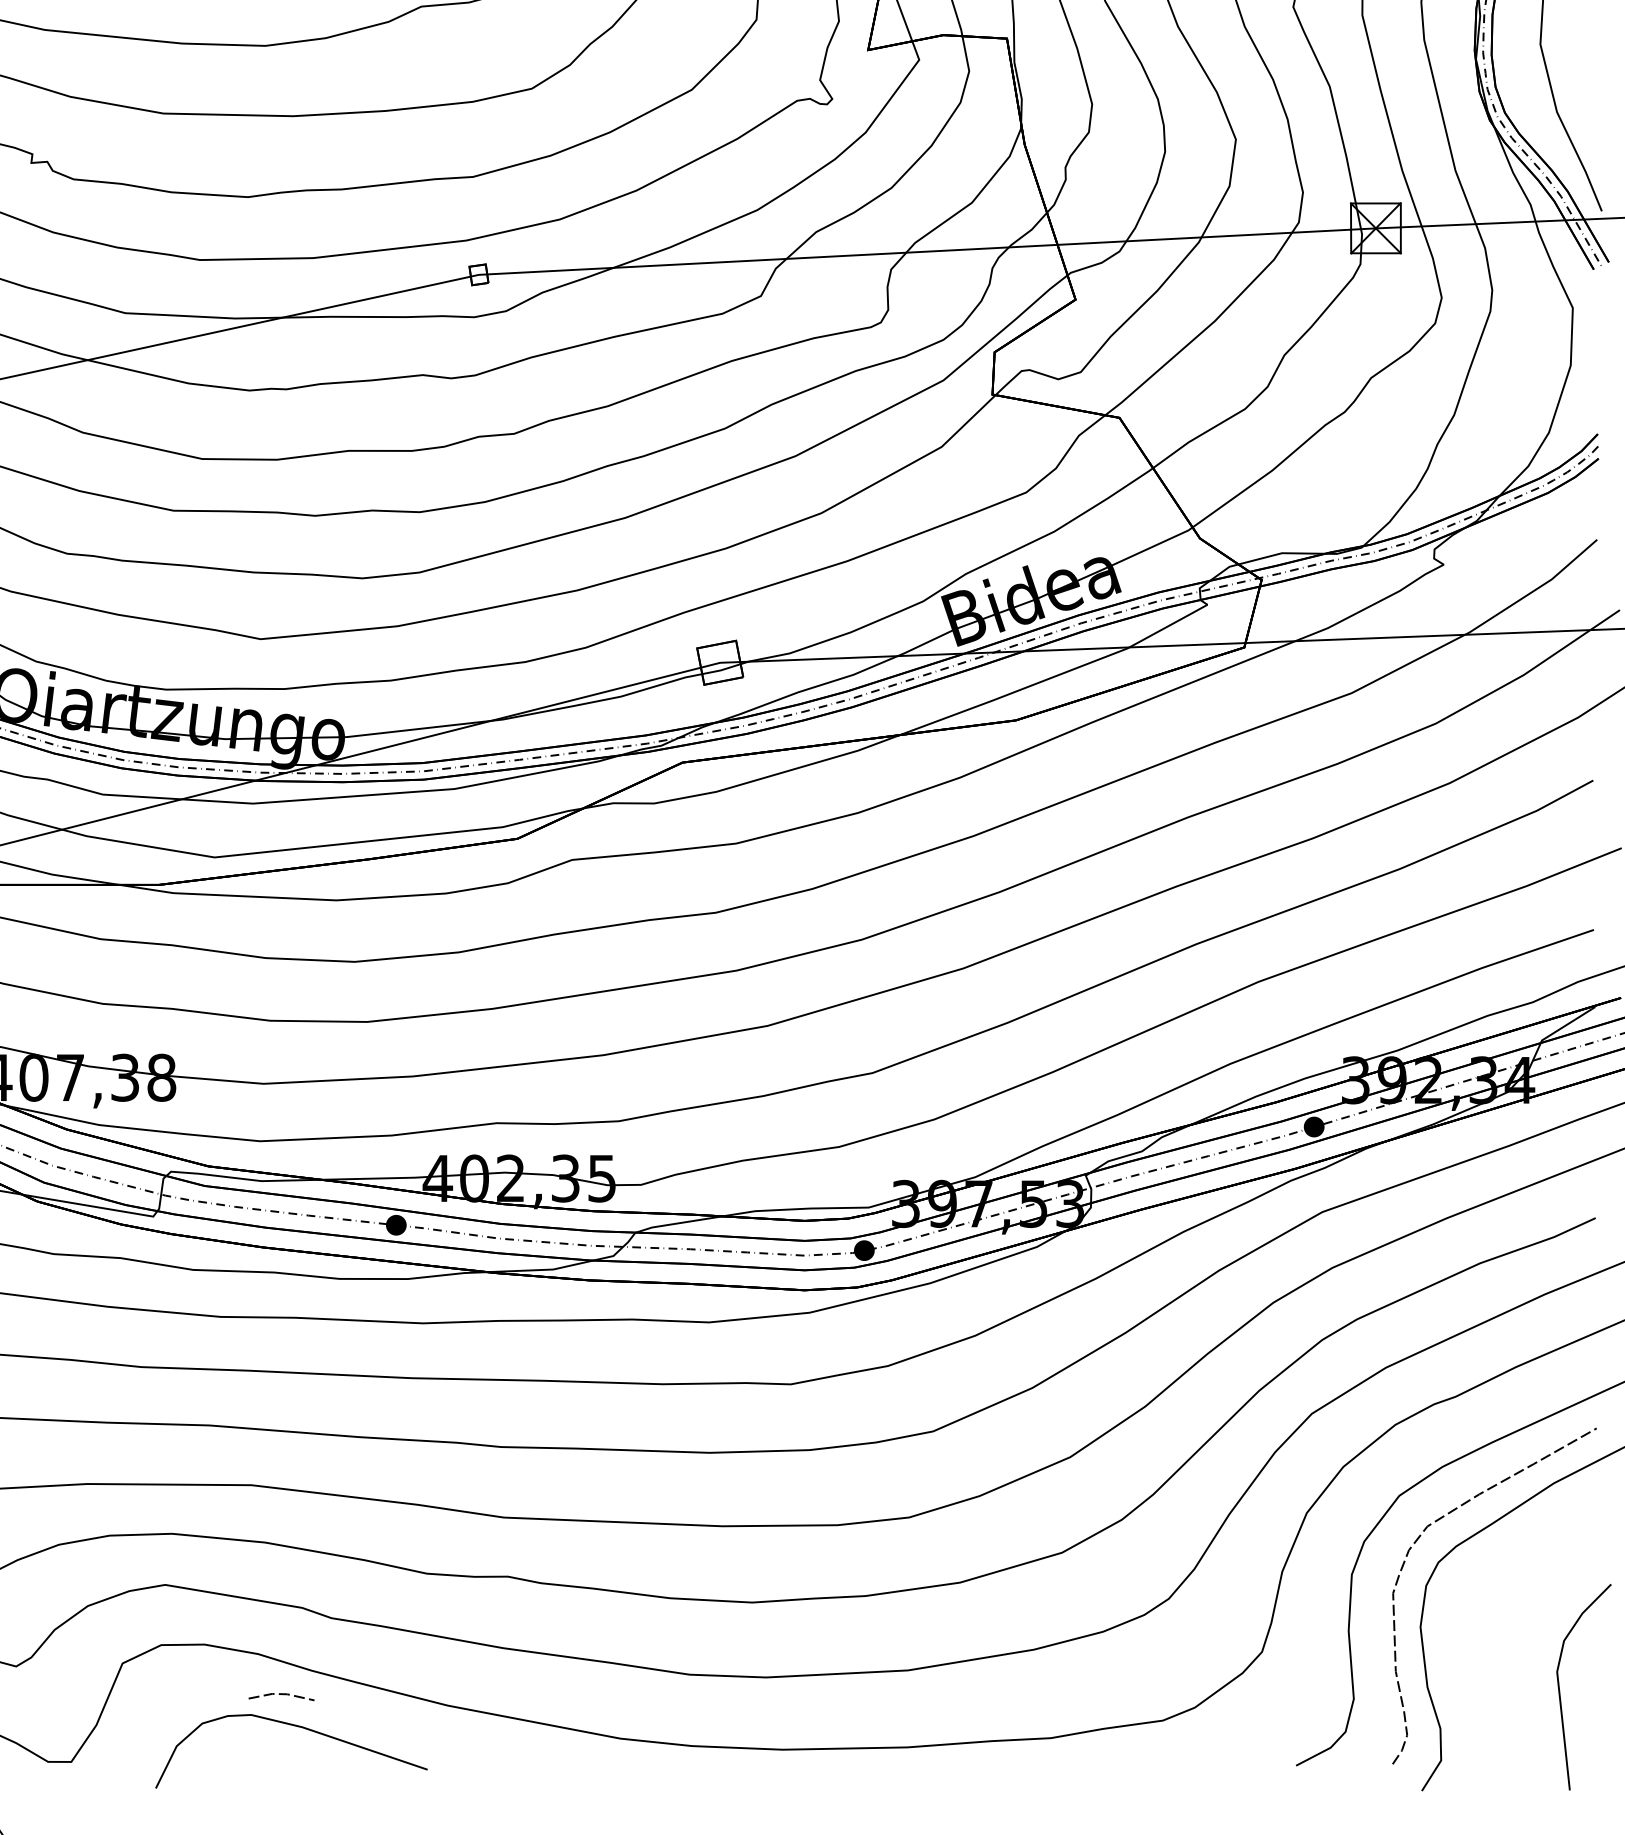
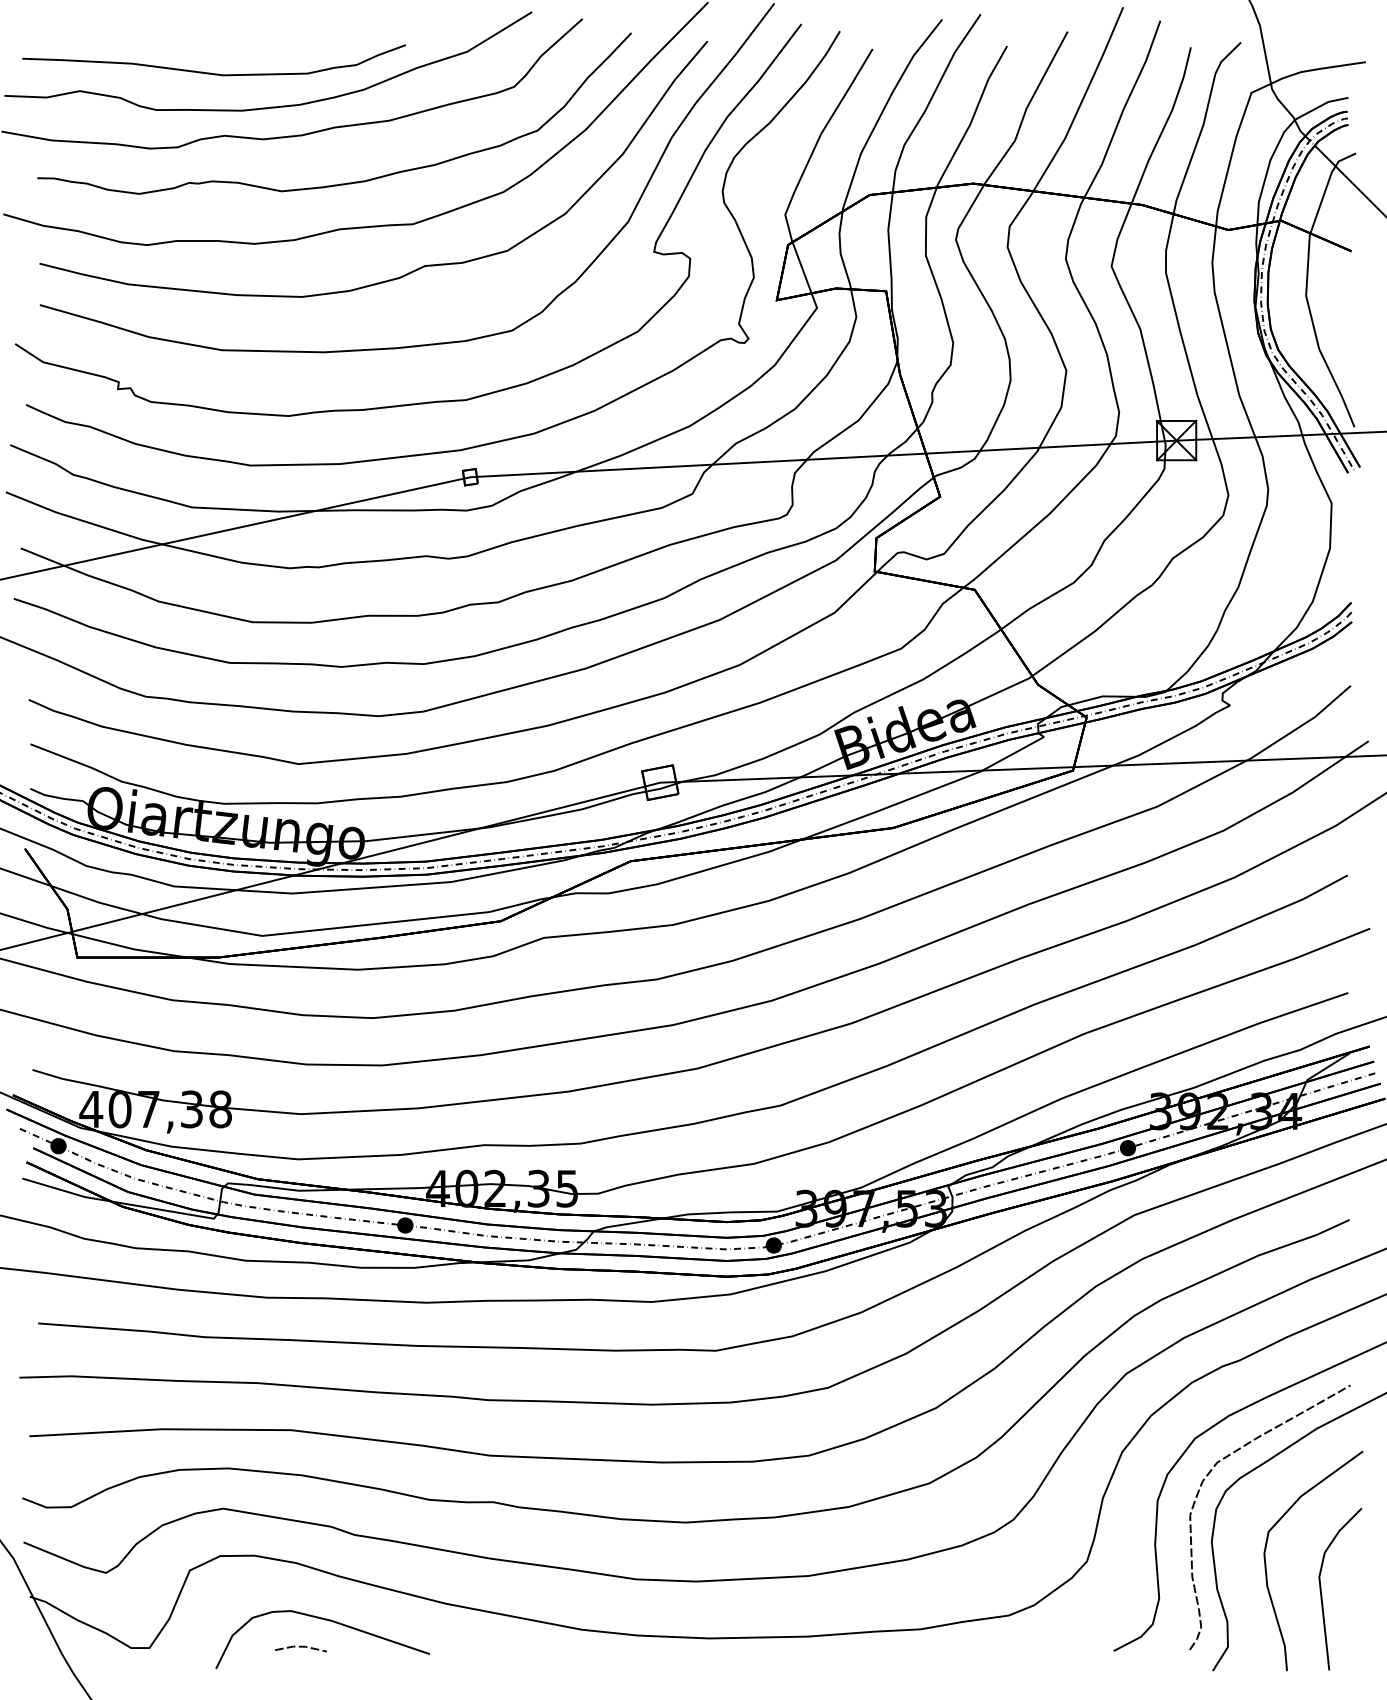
curve: (1490, 1653) -> (1266, 1562), added
line: (280, 1695) -> (300, 1647), moved

